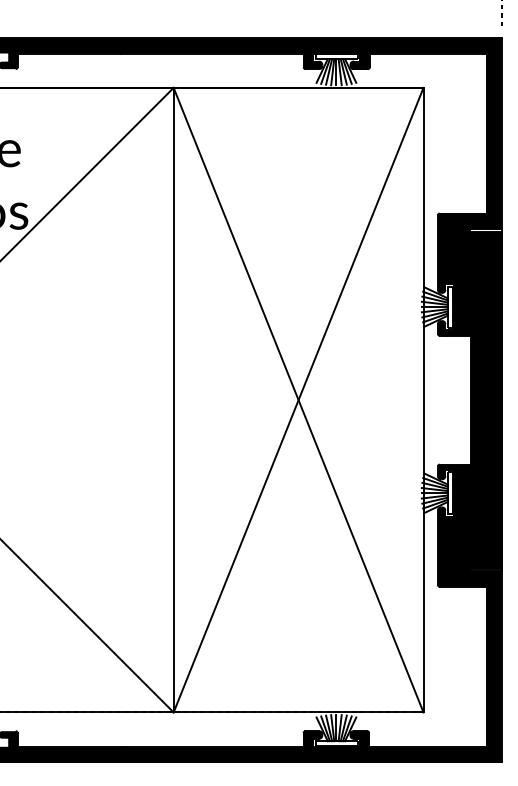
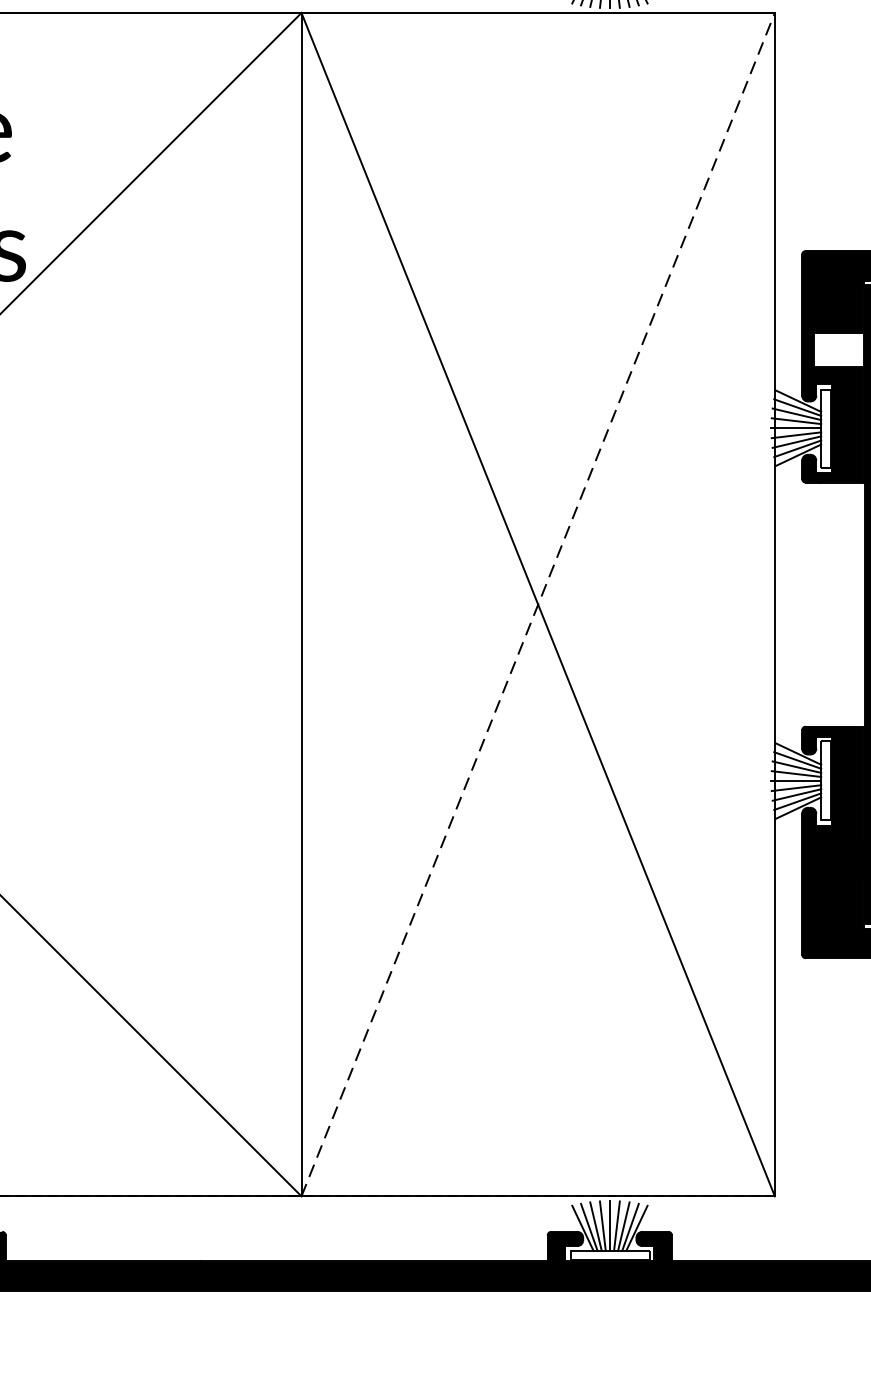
fill: (457, 265) -> (839, 349), removed
line: (298, 399) -> (538, 603), solid -> dashed

